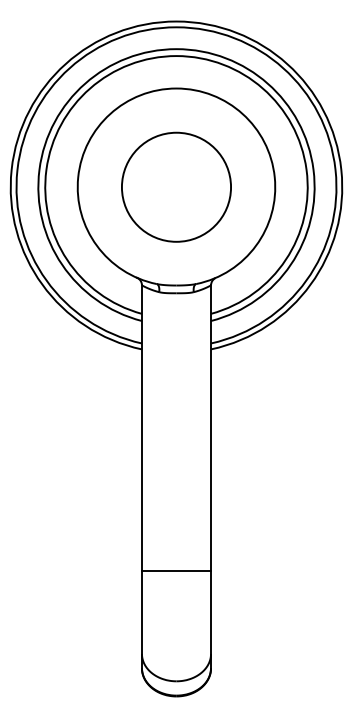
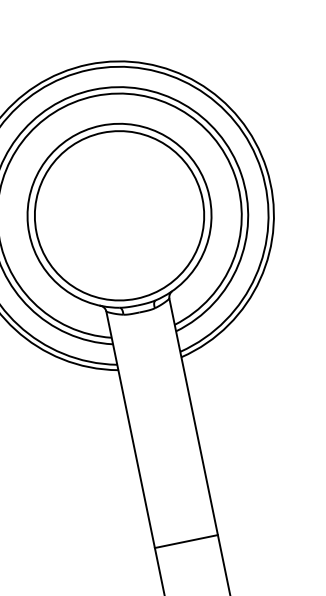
circle: (176, 187) -> (119, 215), size x1.67
line: (176, 571) -> (186, 541), moved

